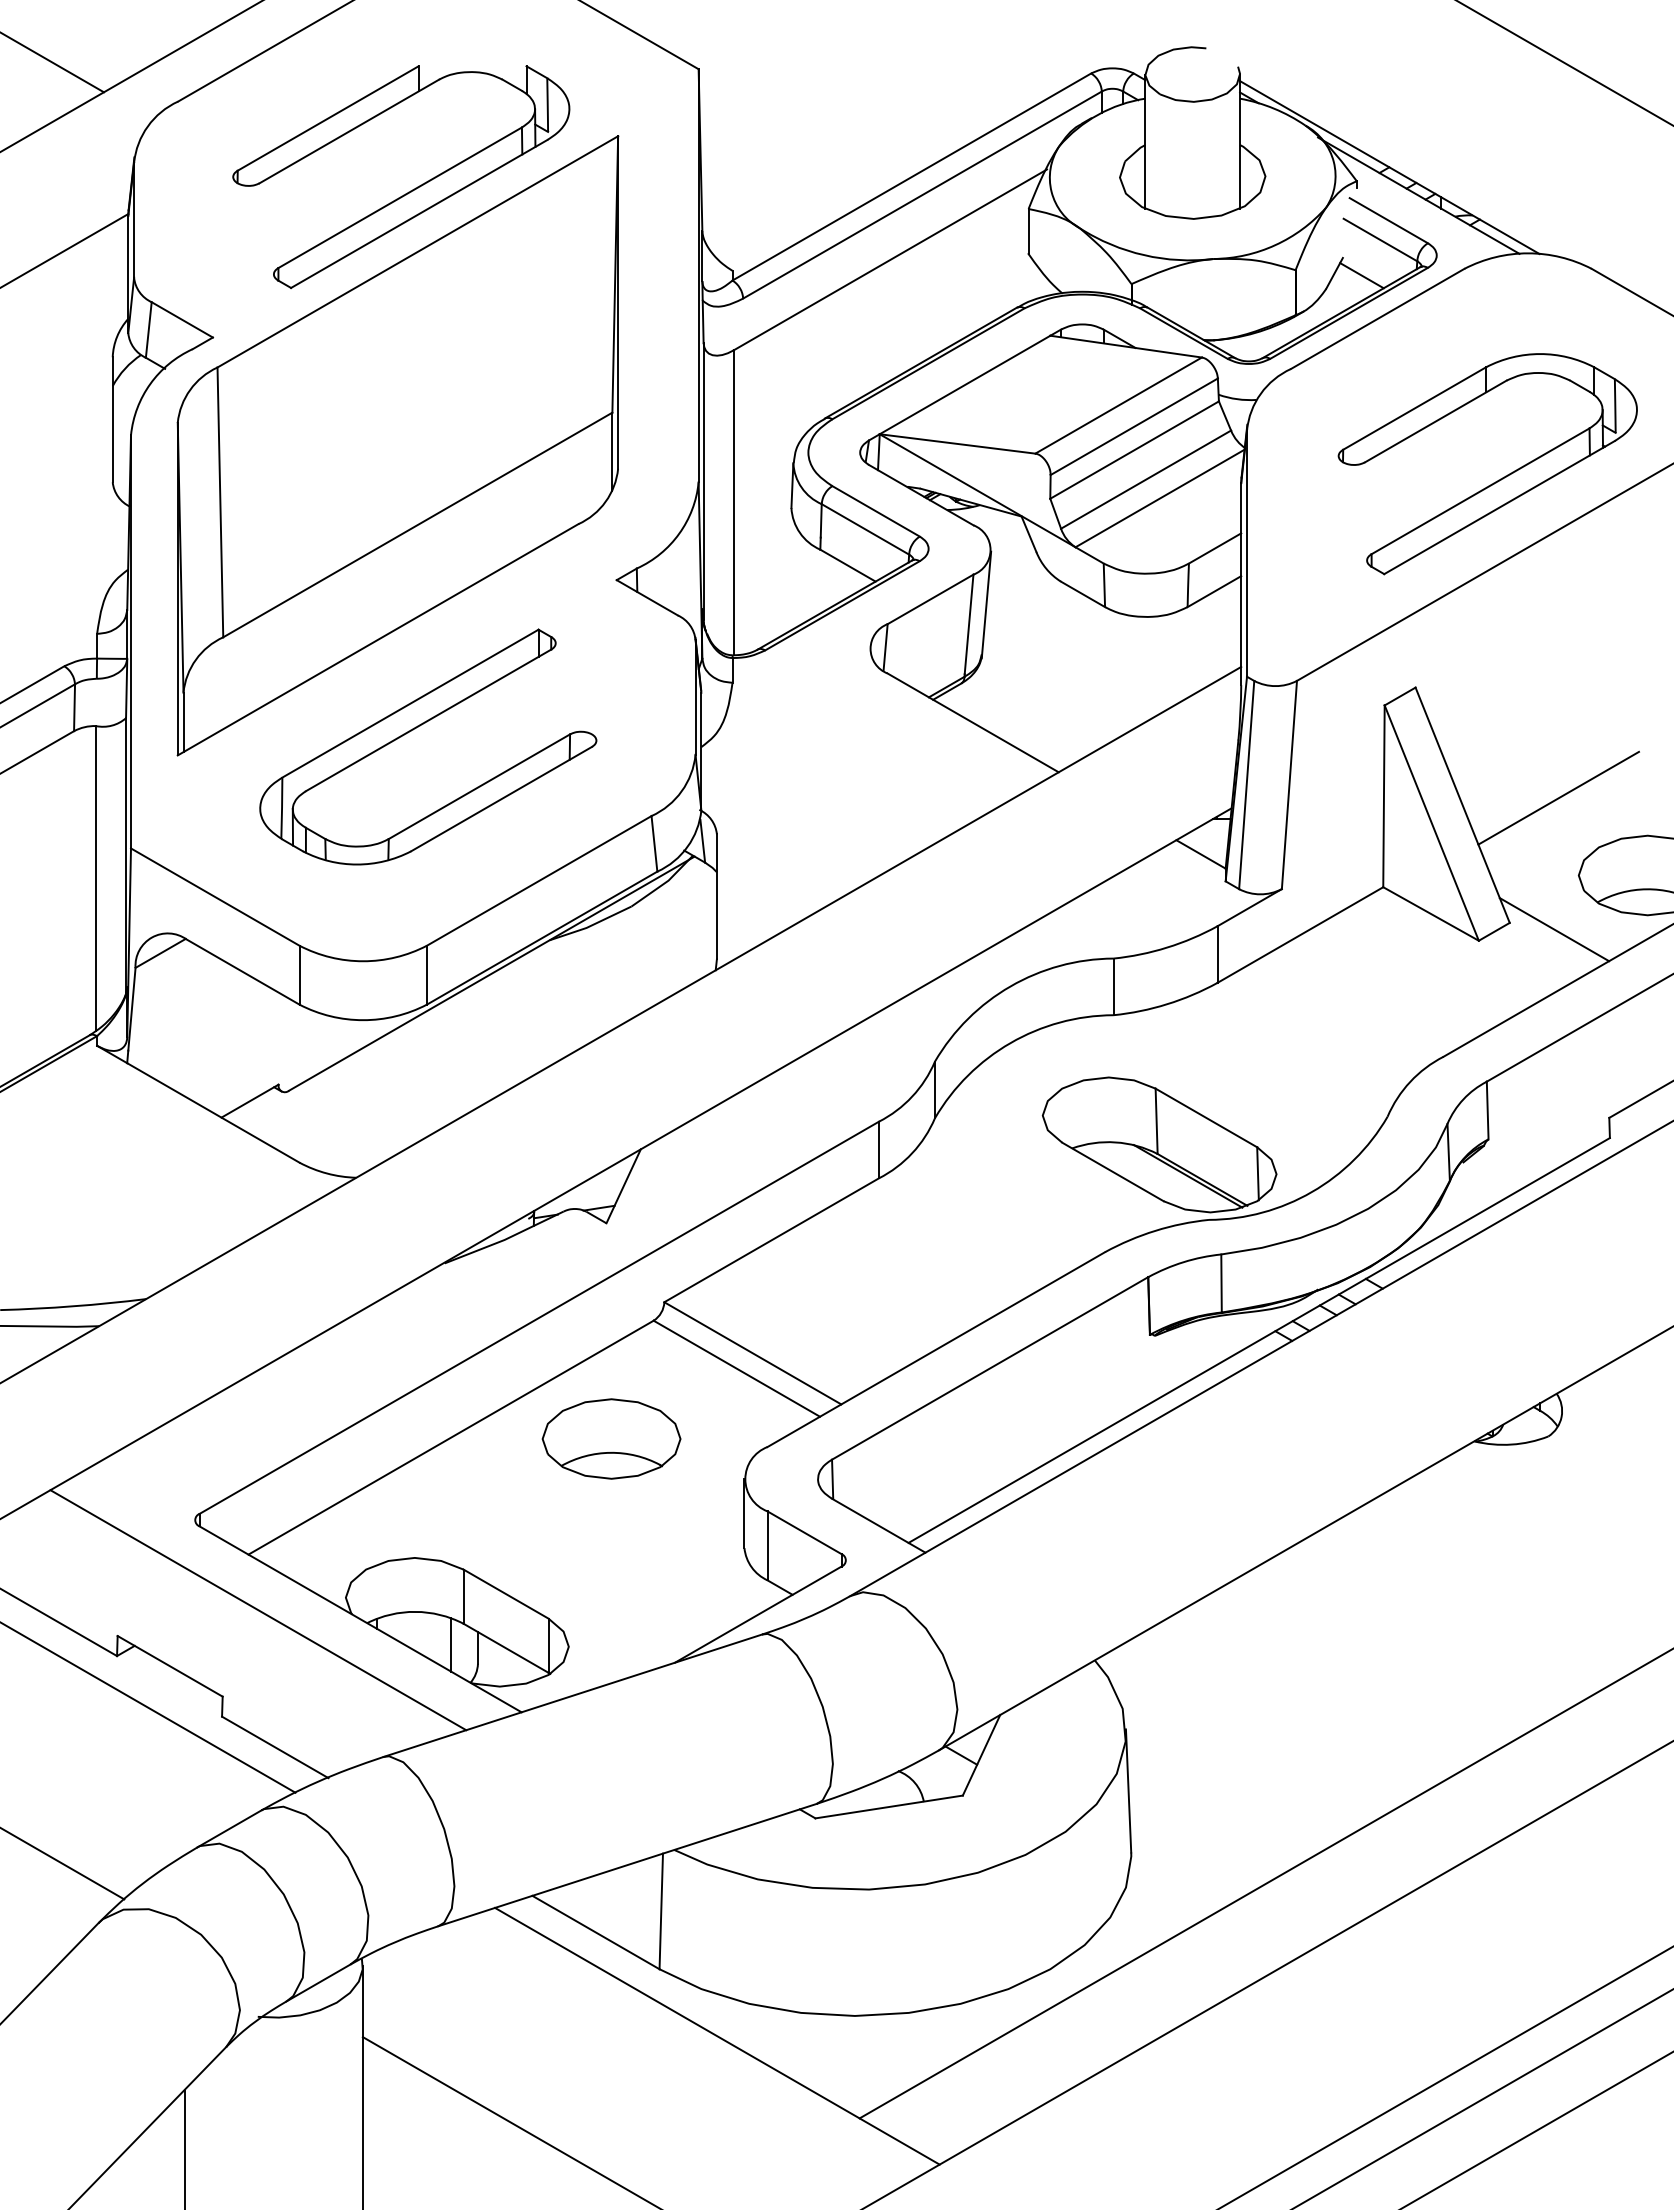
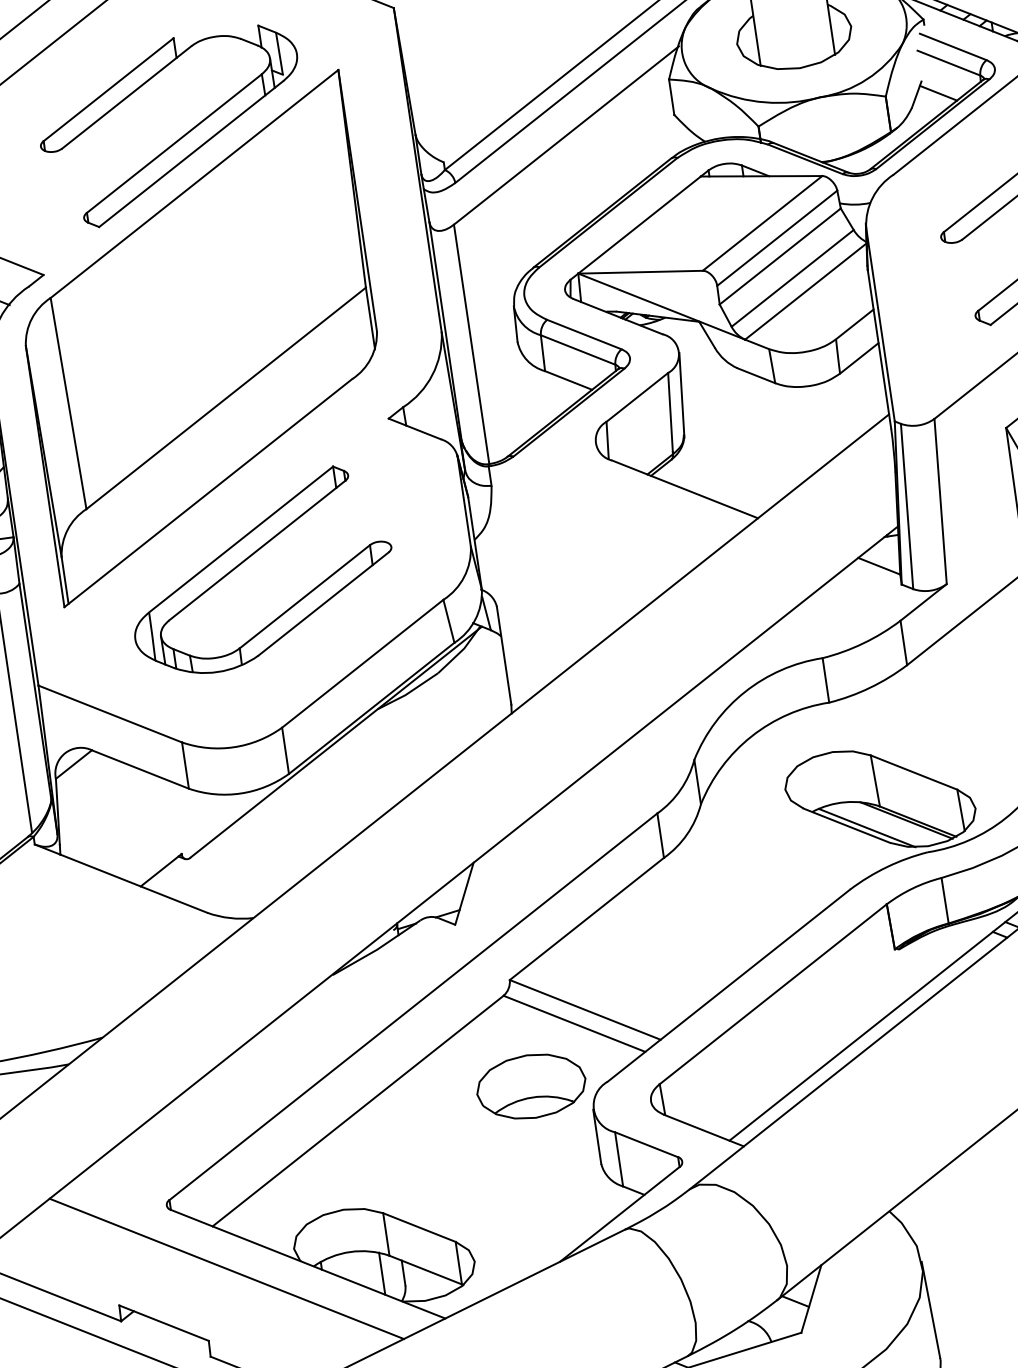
line: (1137, 1178) -> (866, 828), added
part: (611, 1438) -> (531, 1086), moved

